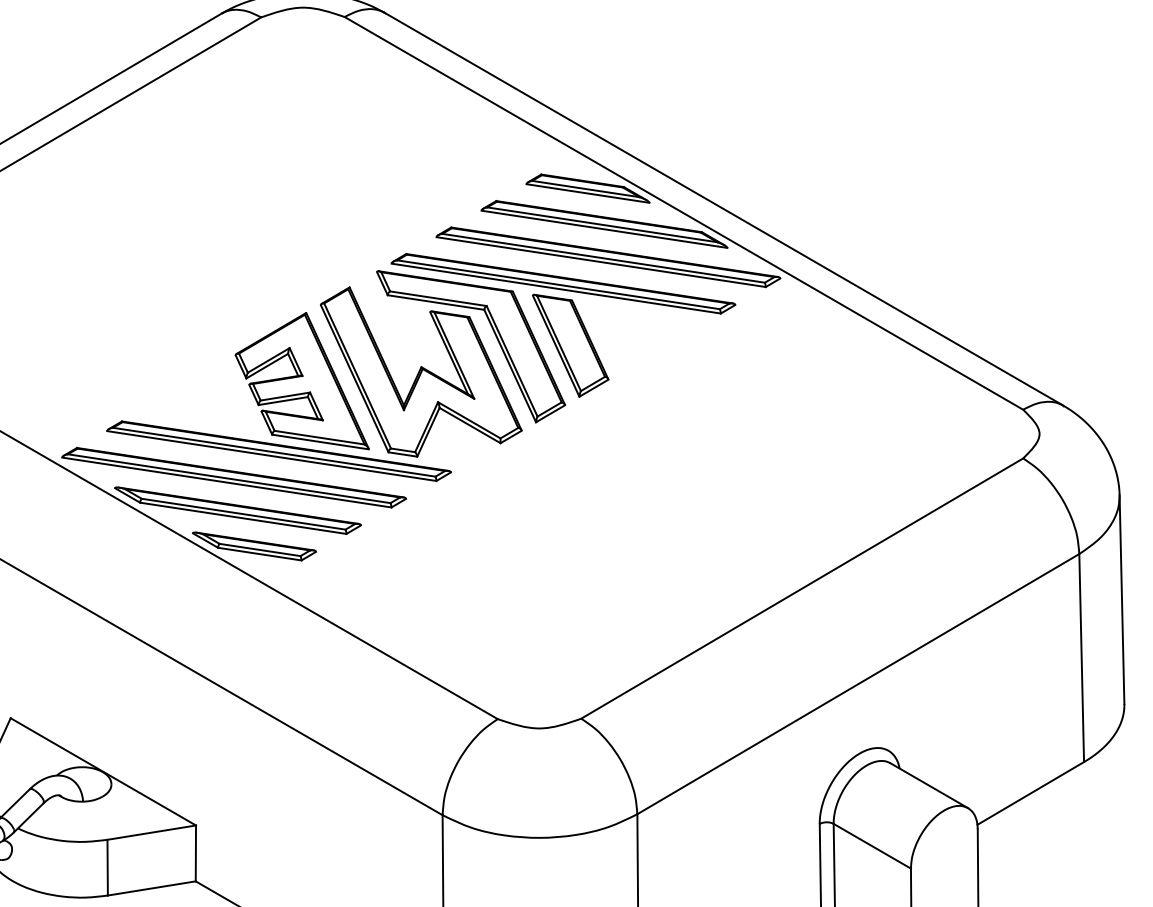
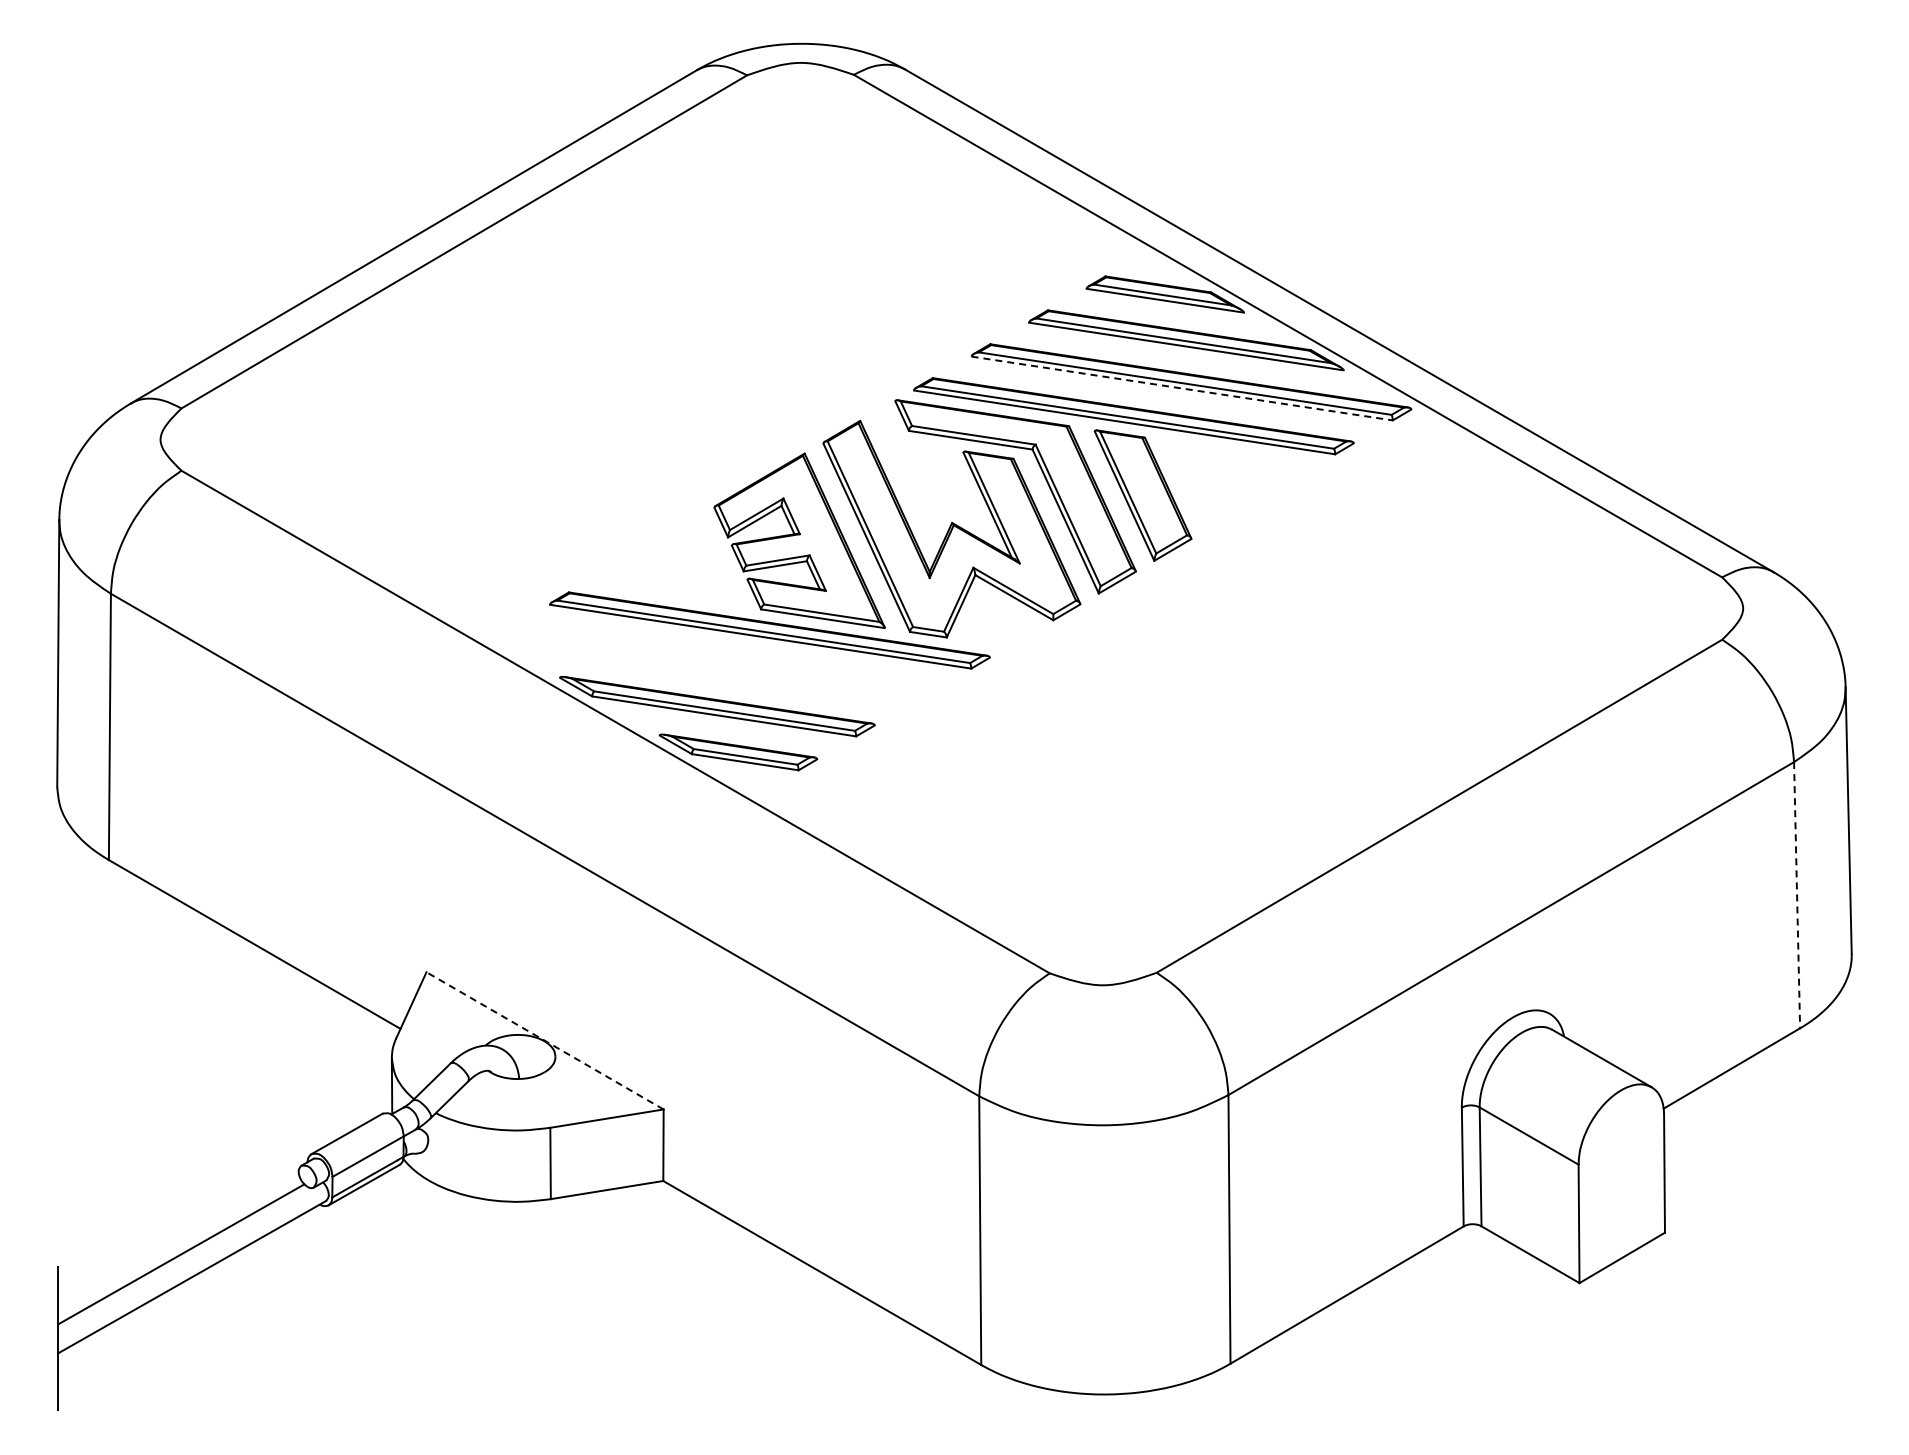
line: (601, 262) -> (1182, 388), solid -> dashed
part: (234, 477) -> (712, 664), removed
line: (1082, 658) -> (1797, 895), solid -> dashed
line: (102, 771) -> (544, 1040), solid -> dashed

